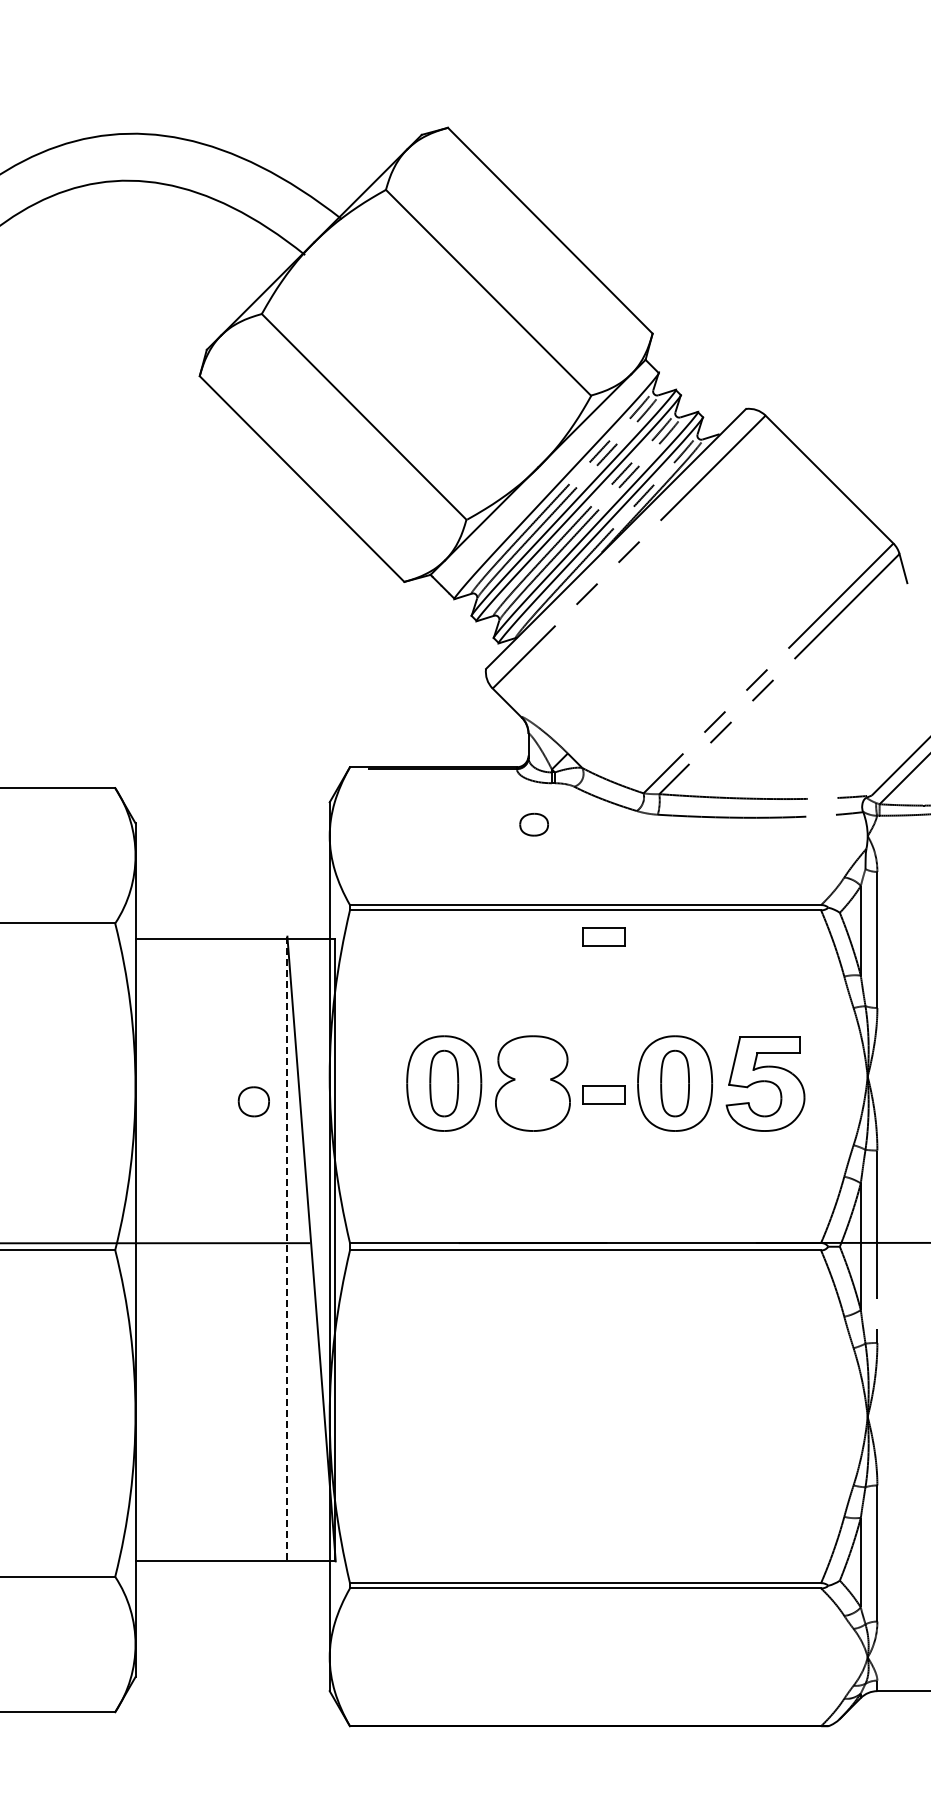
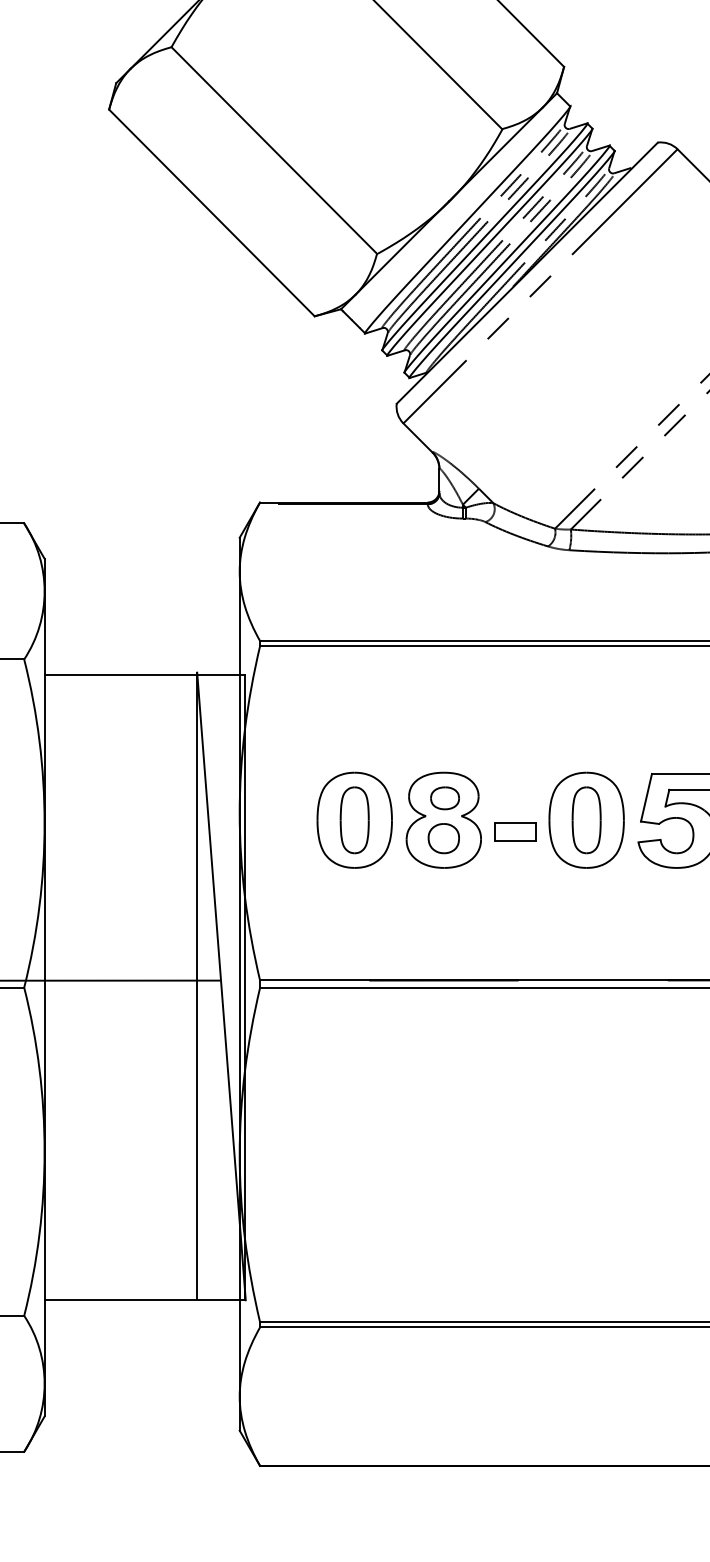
part: (533, 824) -> (444, 798), moved
part: (603, 936) -> (514, 672), removed
part: (253, 1101) -> (443, 838), moved
line: (287, 1248) -> (197, 985), dashed -> solid

